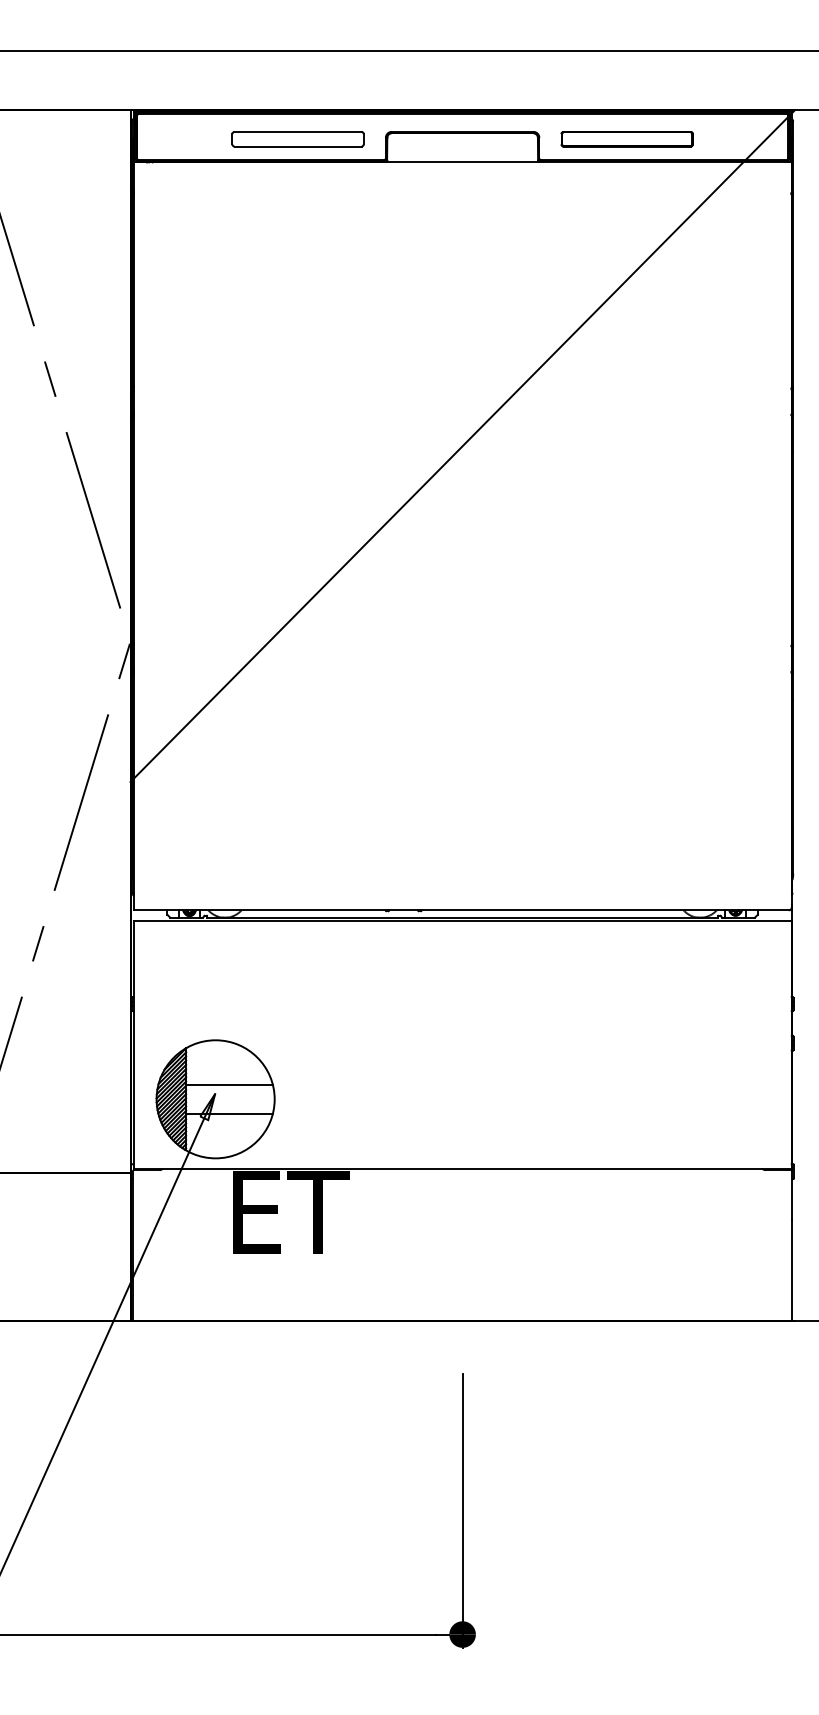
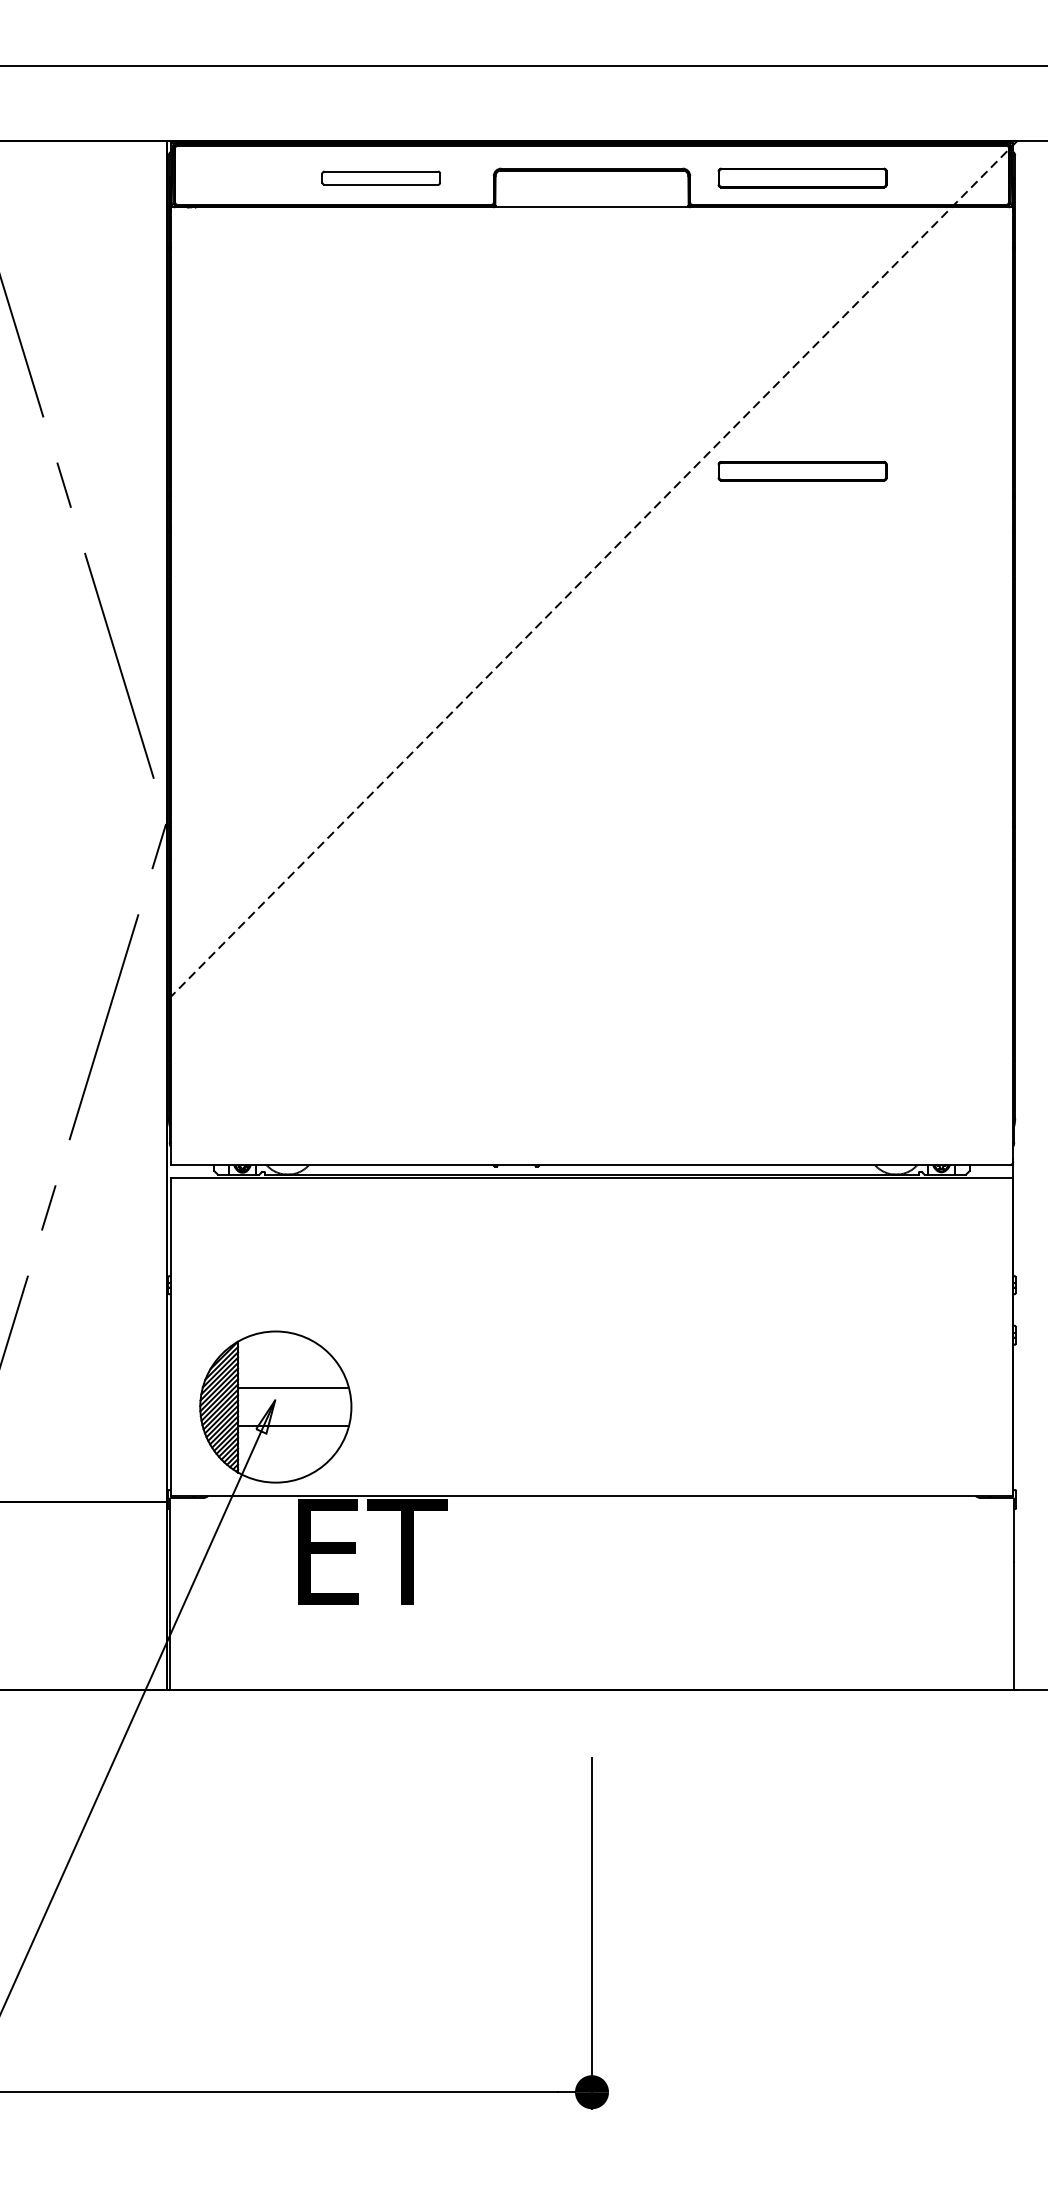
part: (297, 139) -> (380, 178), size x0.7
part: (626, 368) -> (801, 471), added
line: (462, 446) -> (591, 571), solid -> dashed

